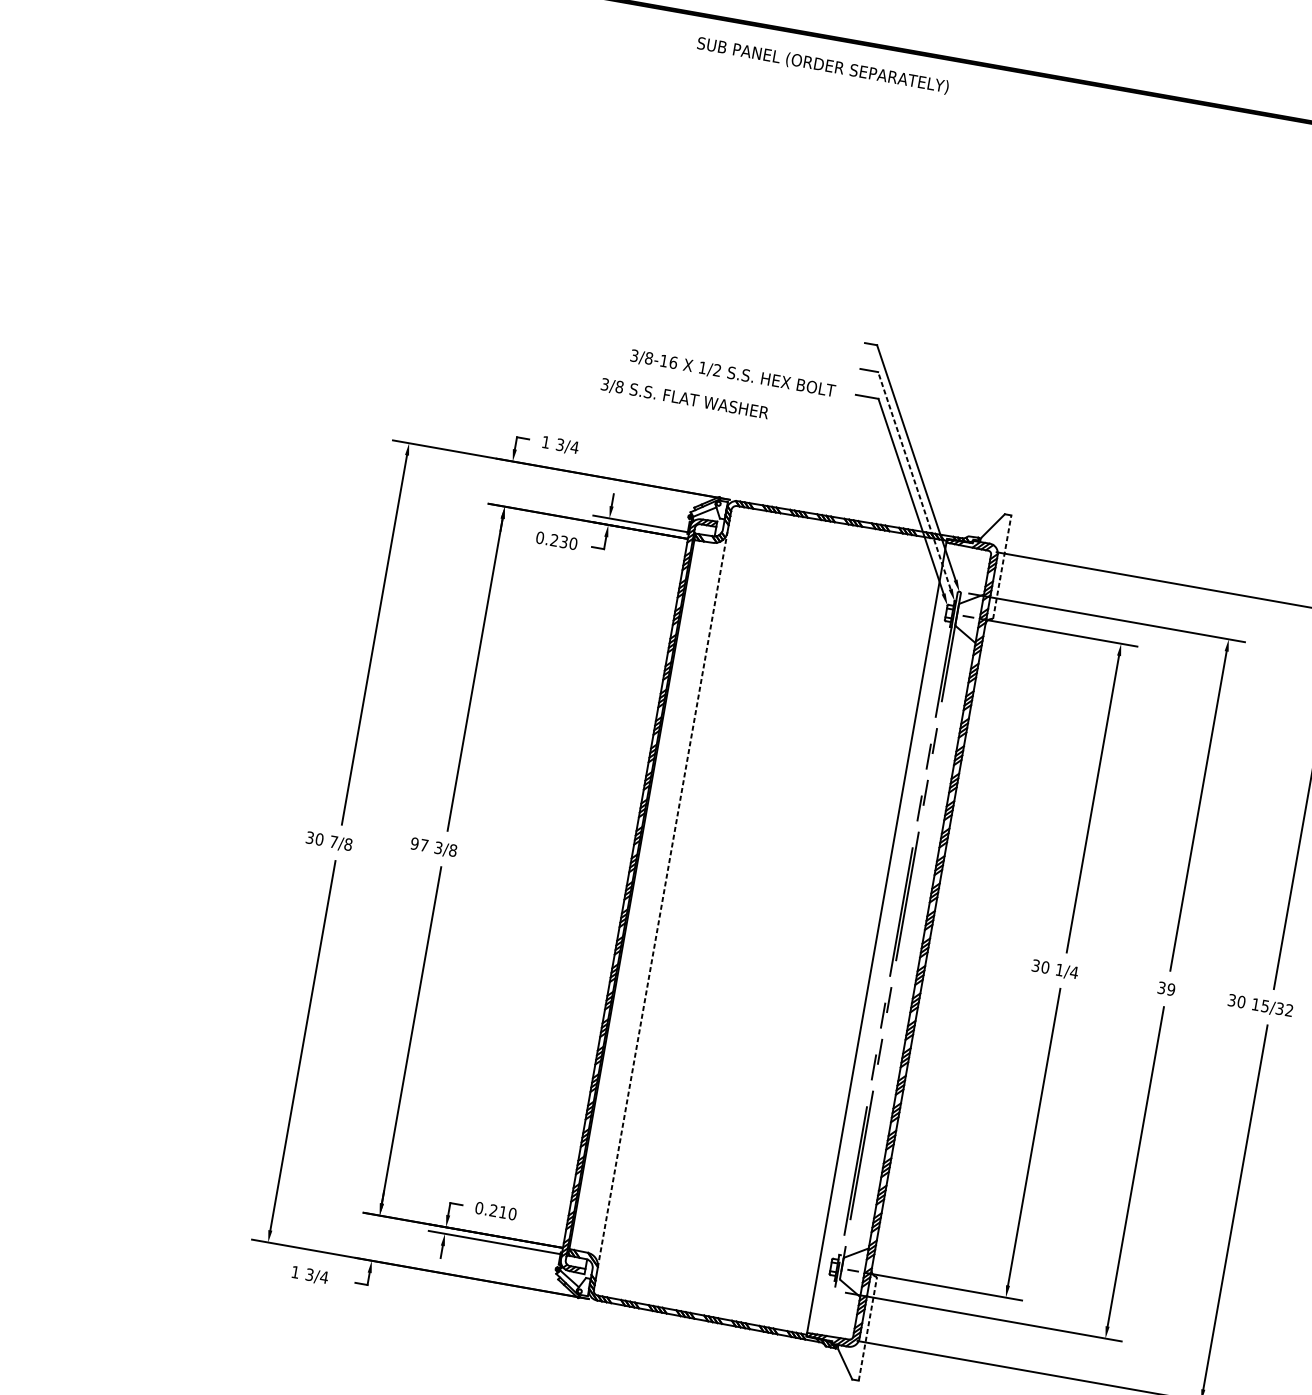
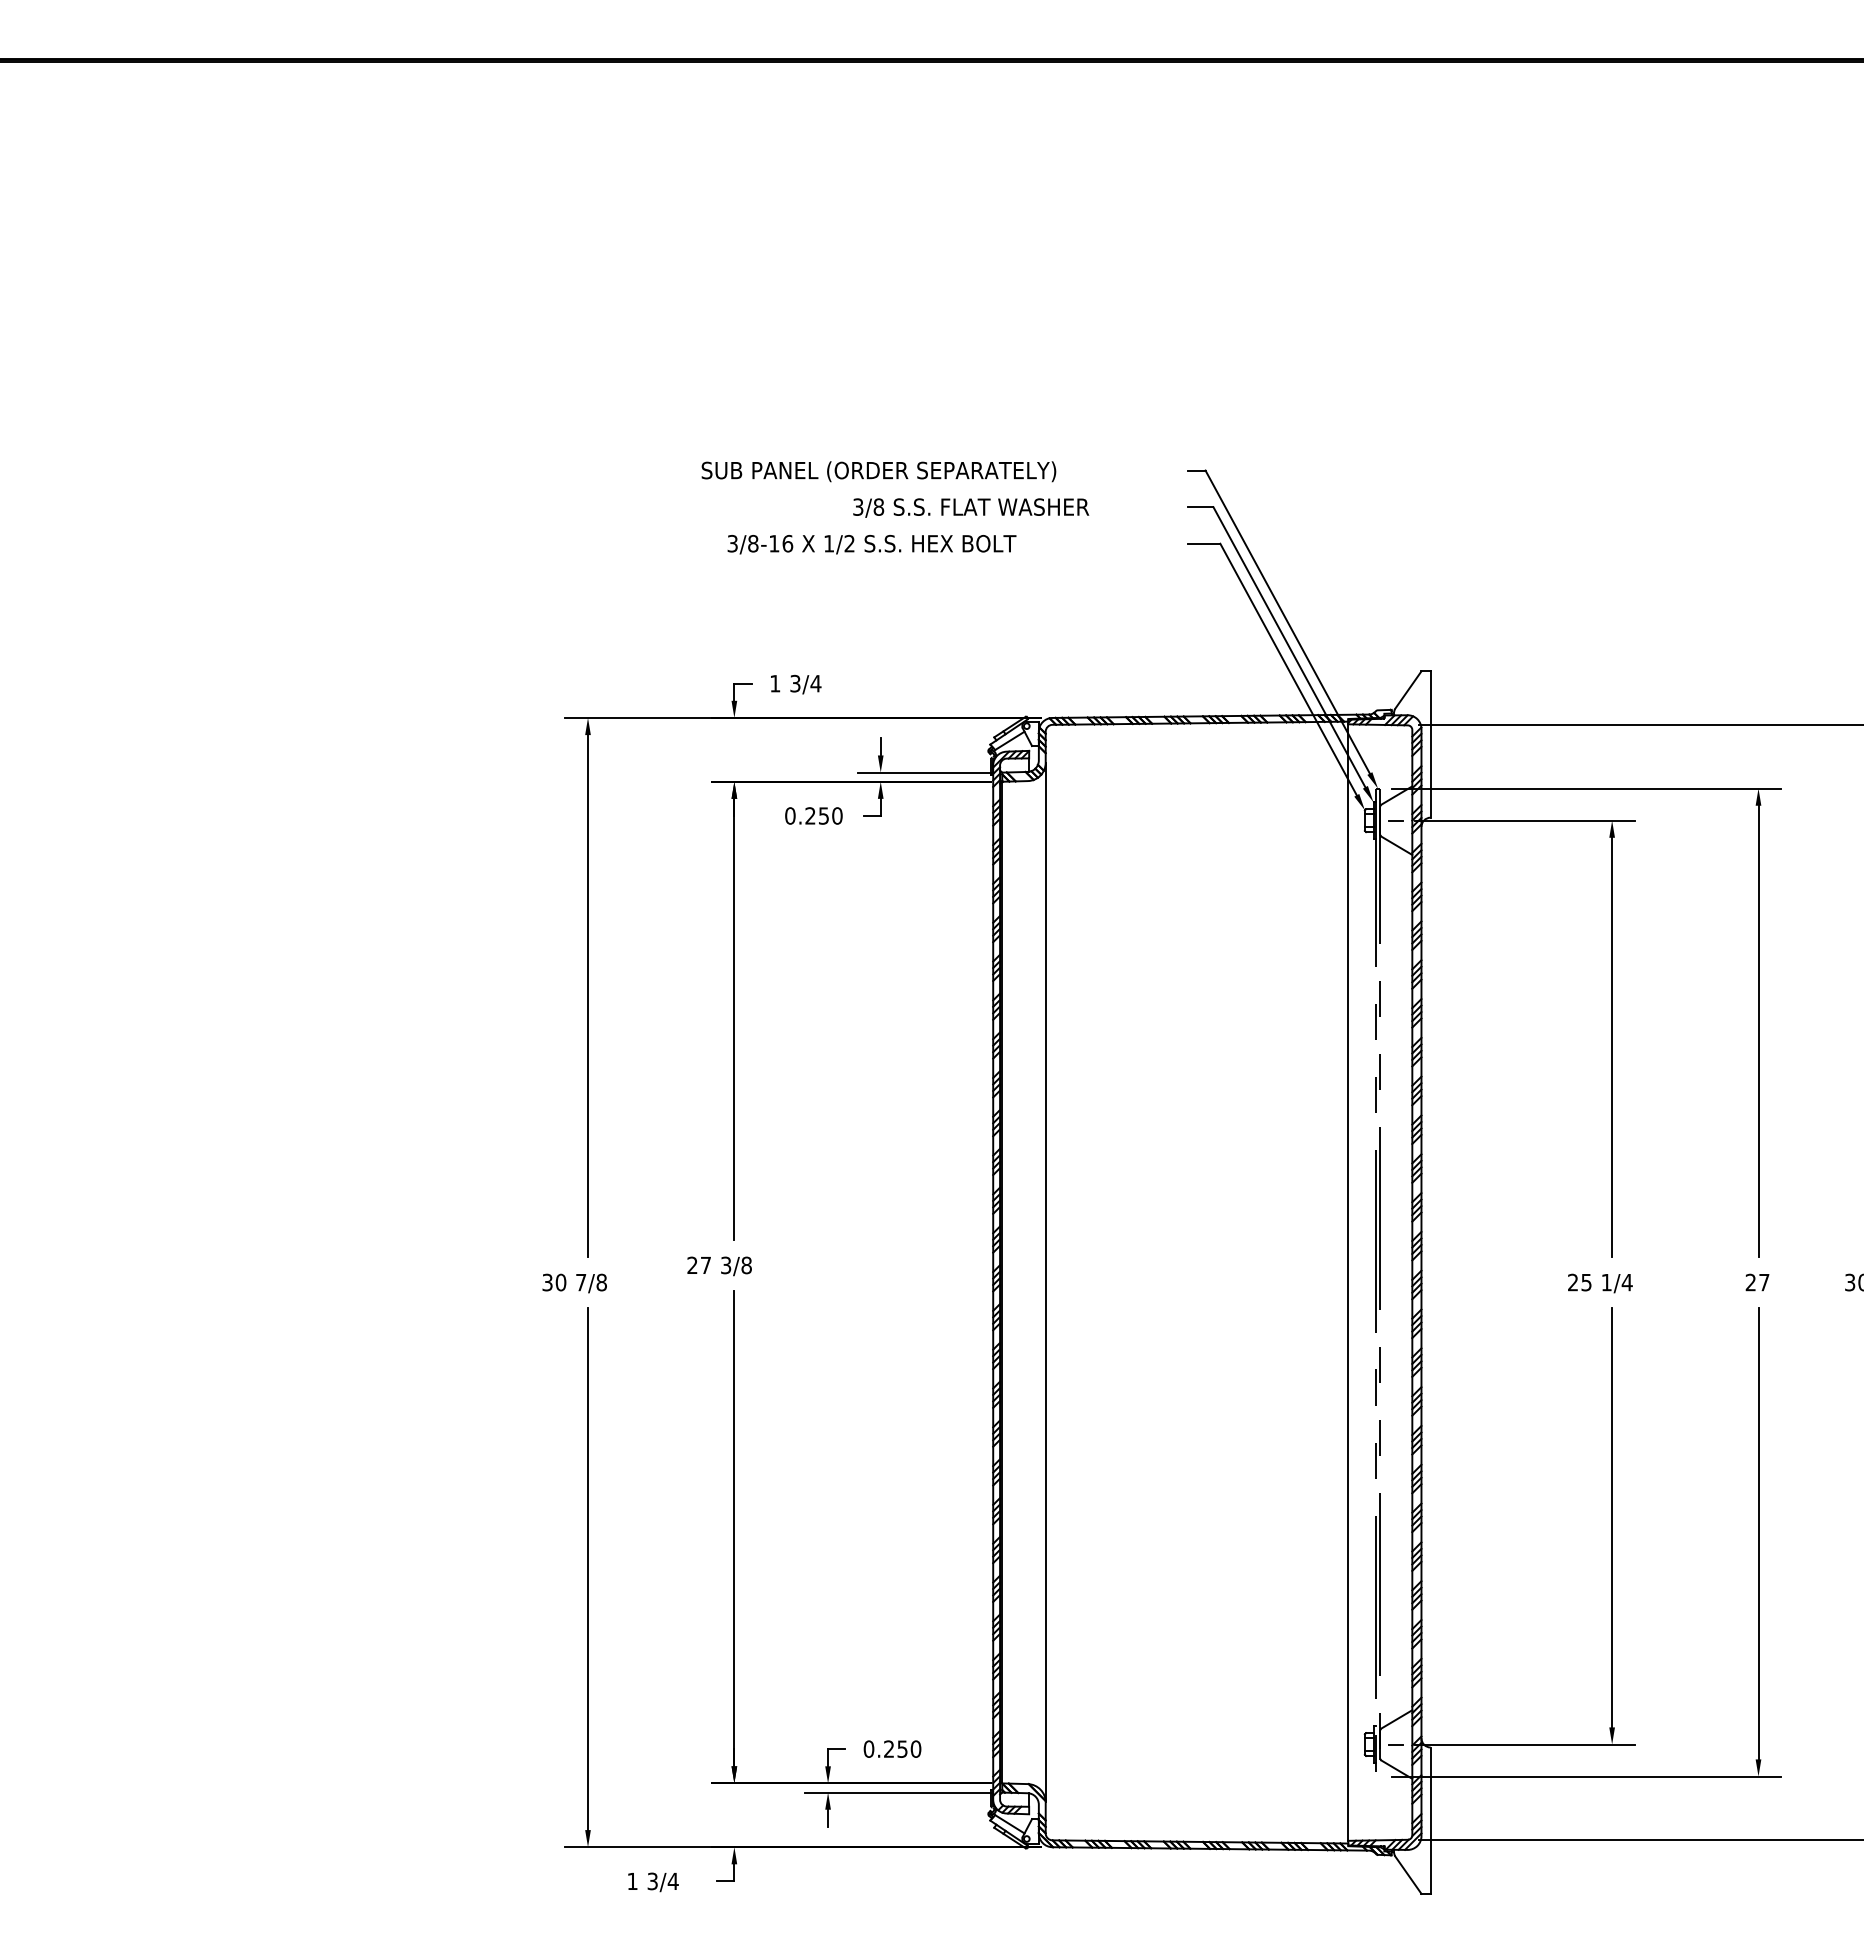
text: (822, 65) -> (878, 471), moved
text: (732, 373) -> (871, 544), moved
text: (685, 398) -> (971, 507), moved
line: (914, 480) -> (1289, 646), dashed -> solid
text: (563, 541) -> (823, 815), 0.230 -> 0.250
line: (1002, 567) -> (1430, 744), dashed -> solid
text: (414, 843) -> (692, 1265), 97 -> 27
line: (662, 899) -> (1045, 1282), dashed -> solid
text: (1040, 966) -> (1579, 1282), 30 -> 25
text: (1166, 988) -> (1757, 1282), 39 -> 27
text: (503, 1211) -> (902, 1748), 0.210 -> 0.250
line: (867, 1328) -> (1430, 1820), dashed -> solid

